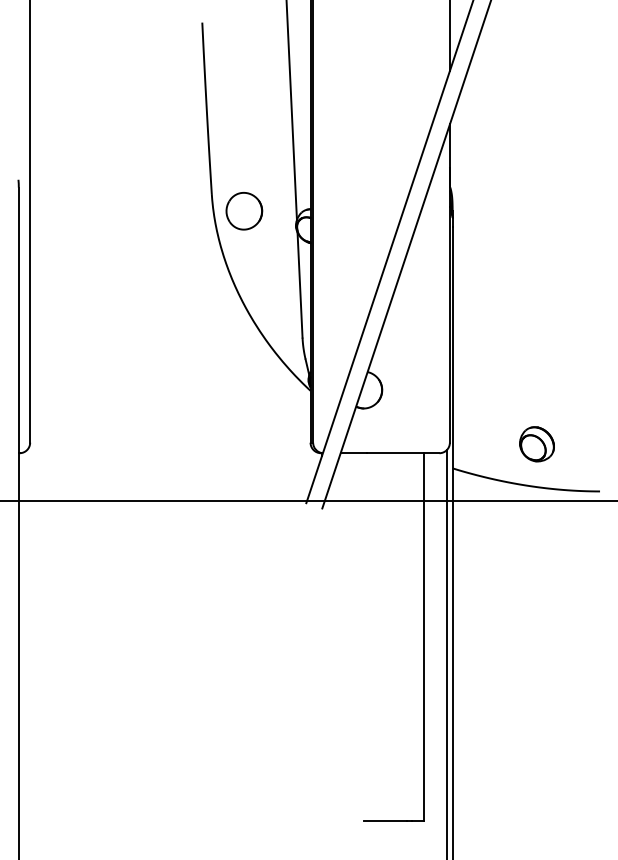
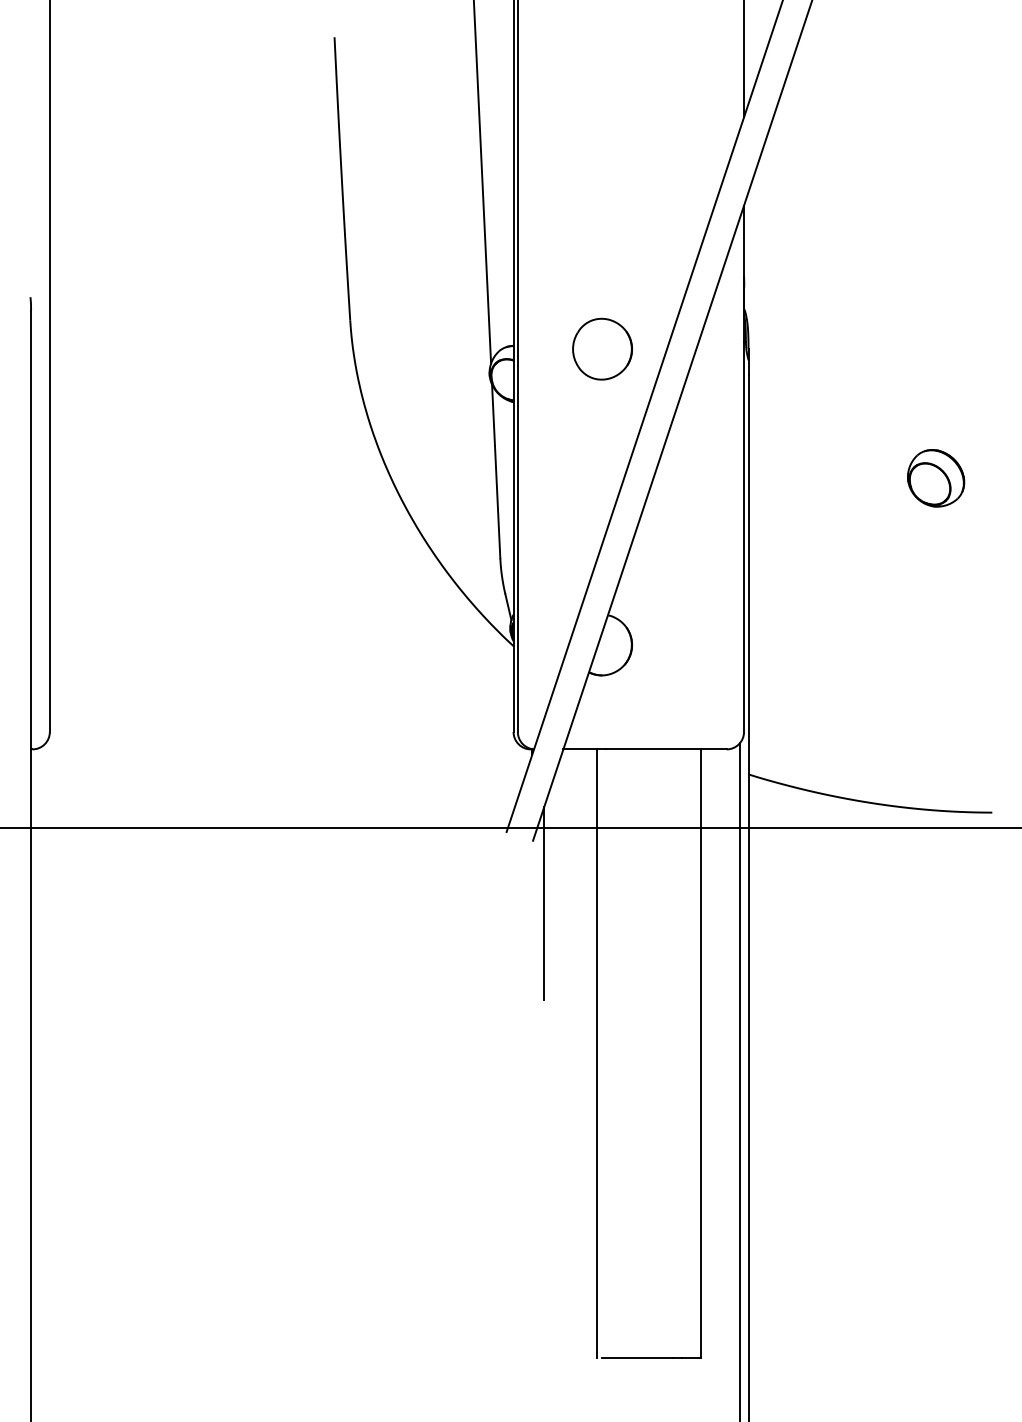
part: (244, 211) -> (602, 349), moved
part: (536, 444) -> (935, 478), moved
line: (329, 546) -> (544, 903), added
line: (361, 637) -> (597, 1054), added

